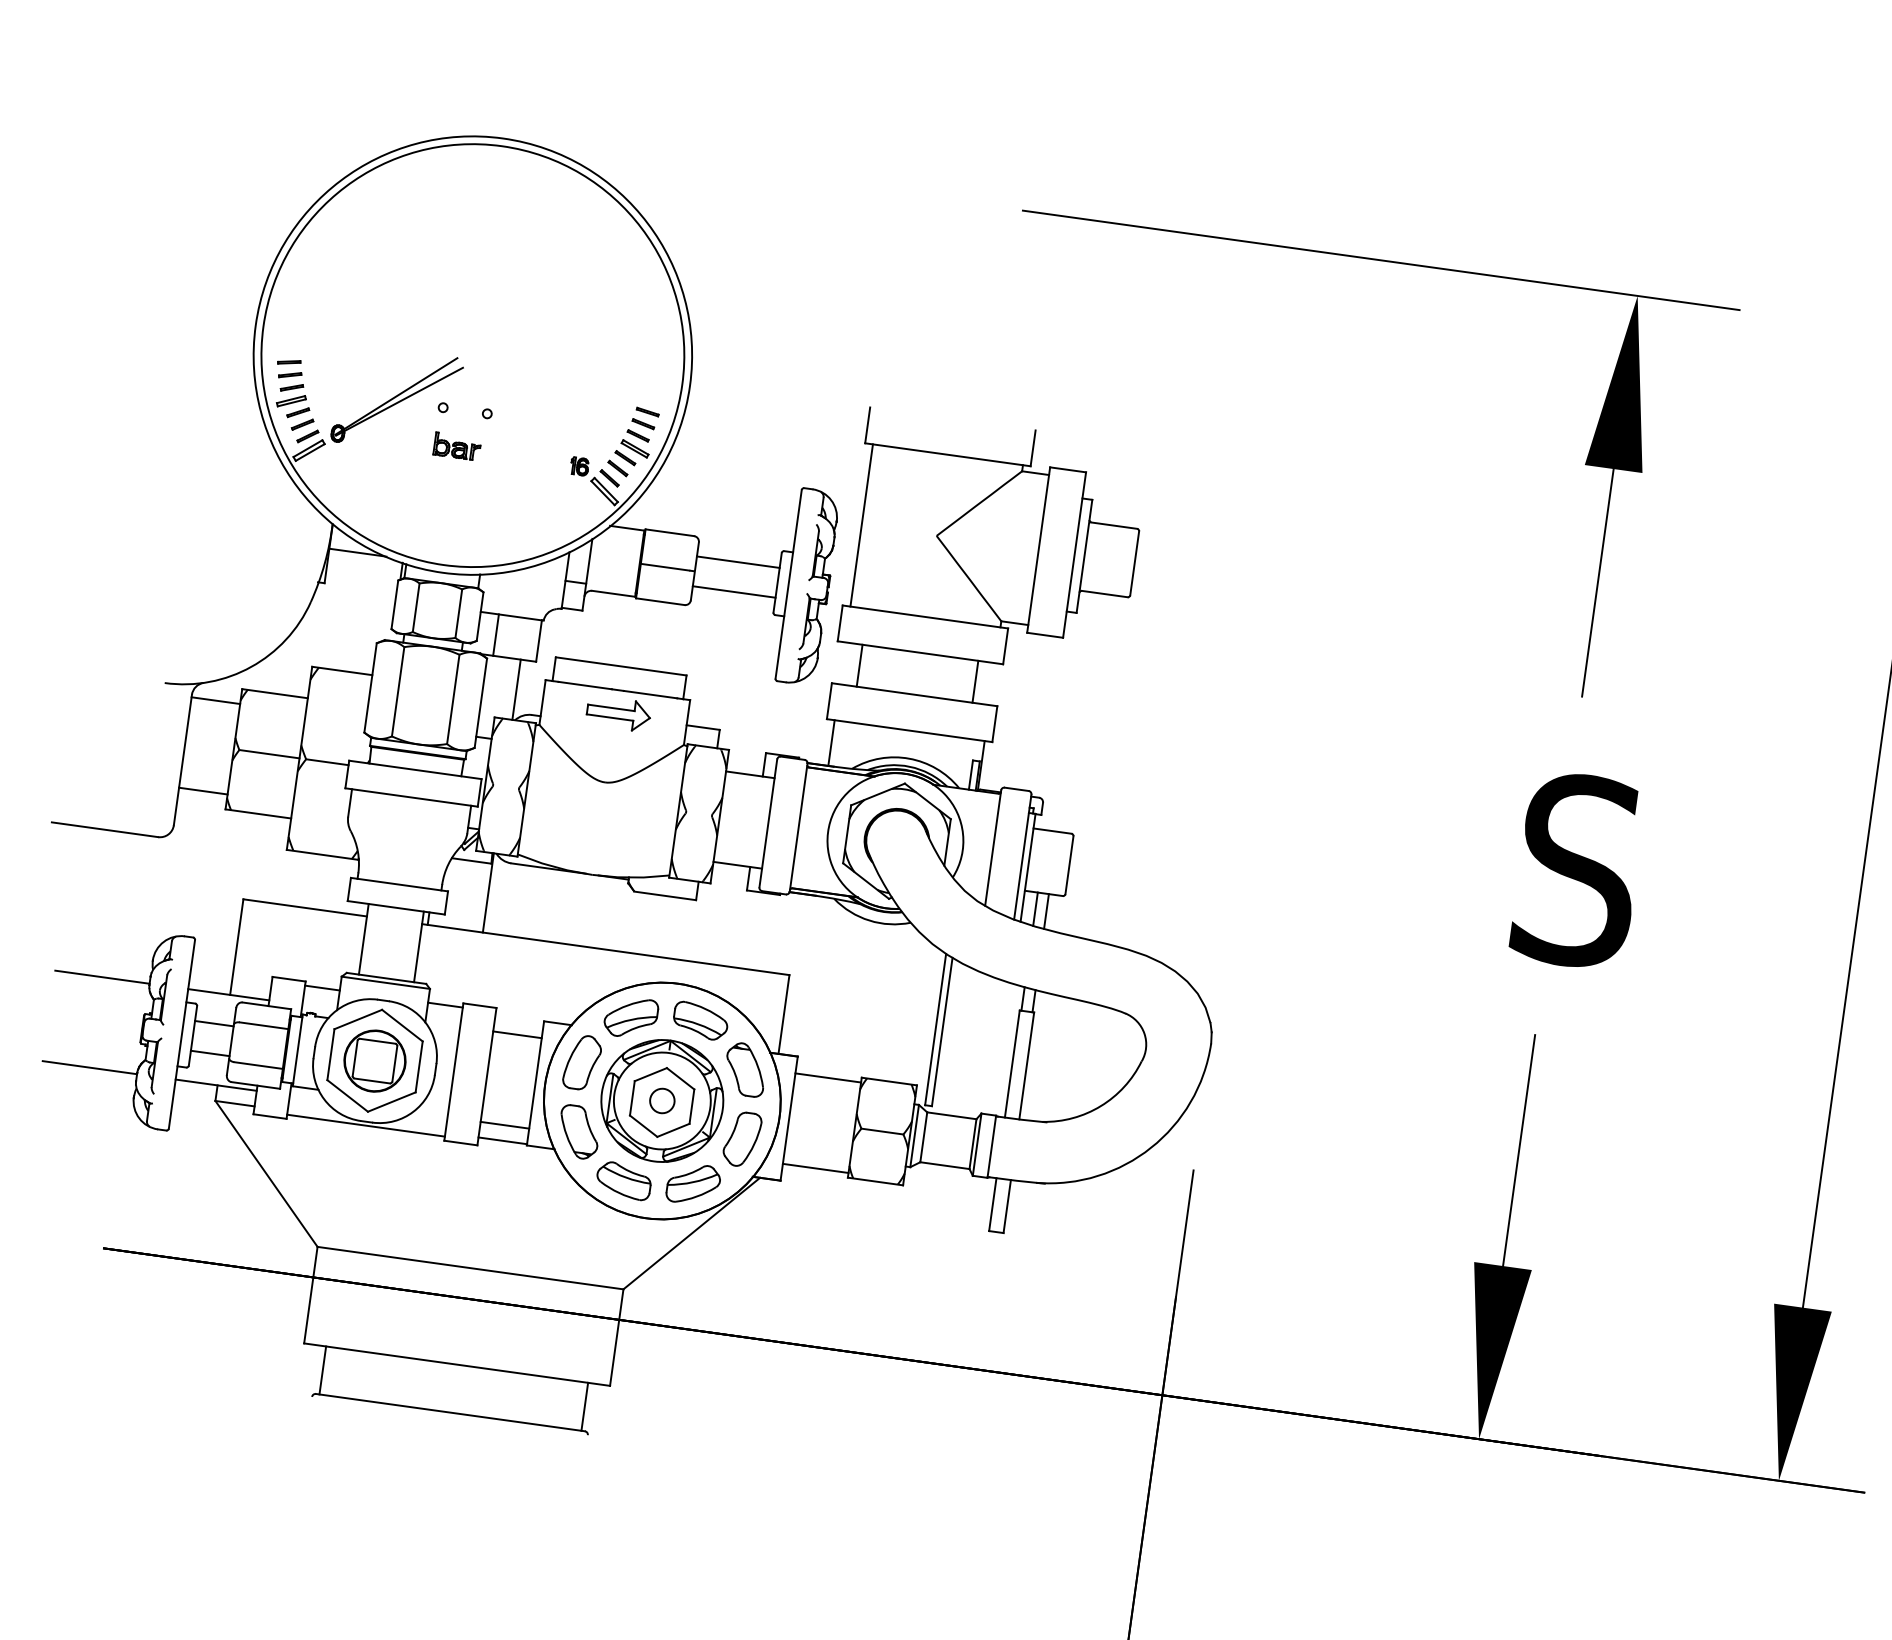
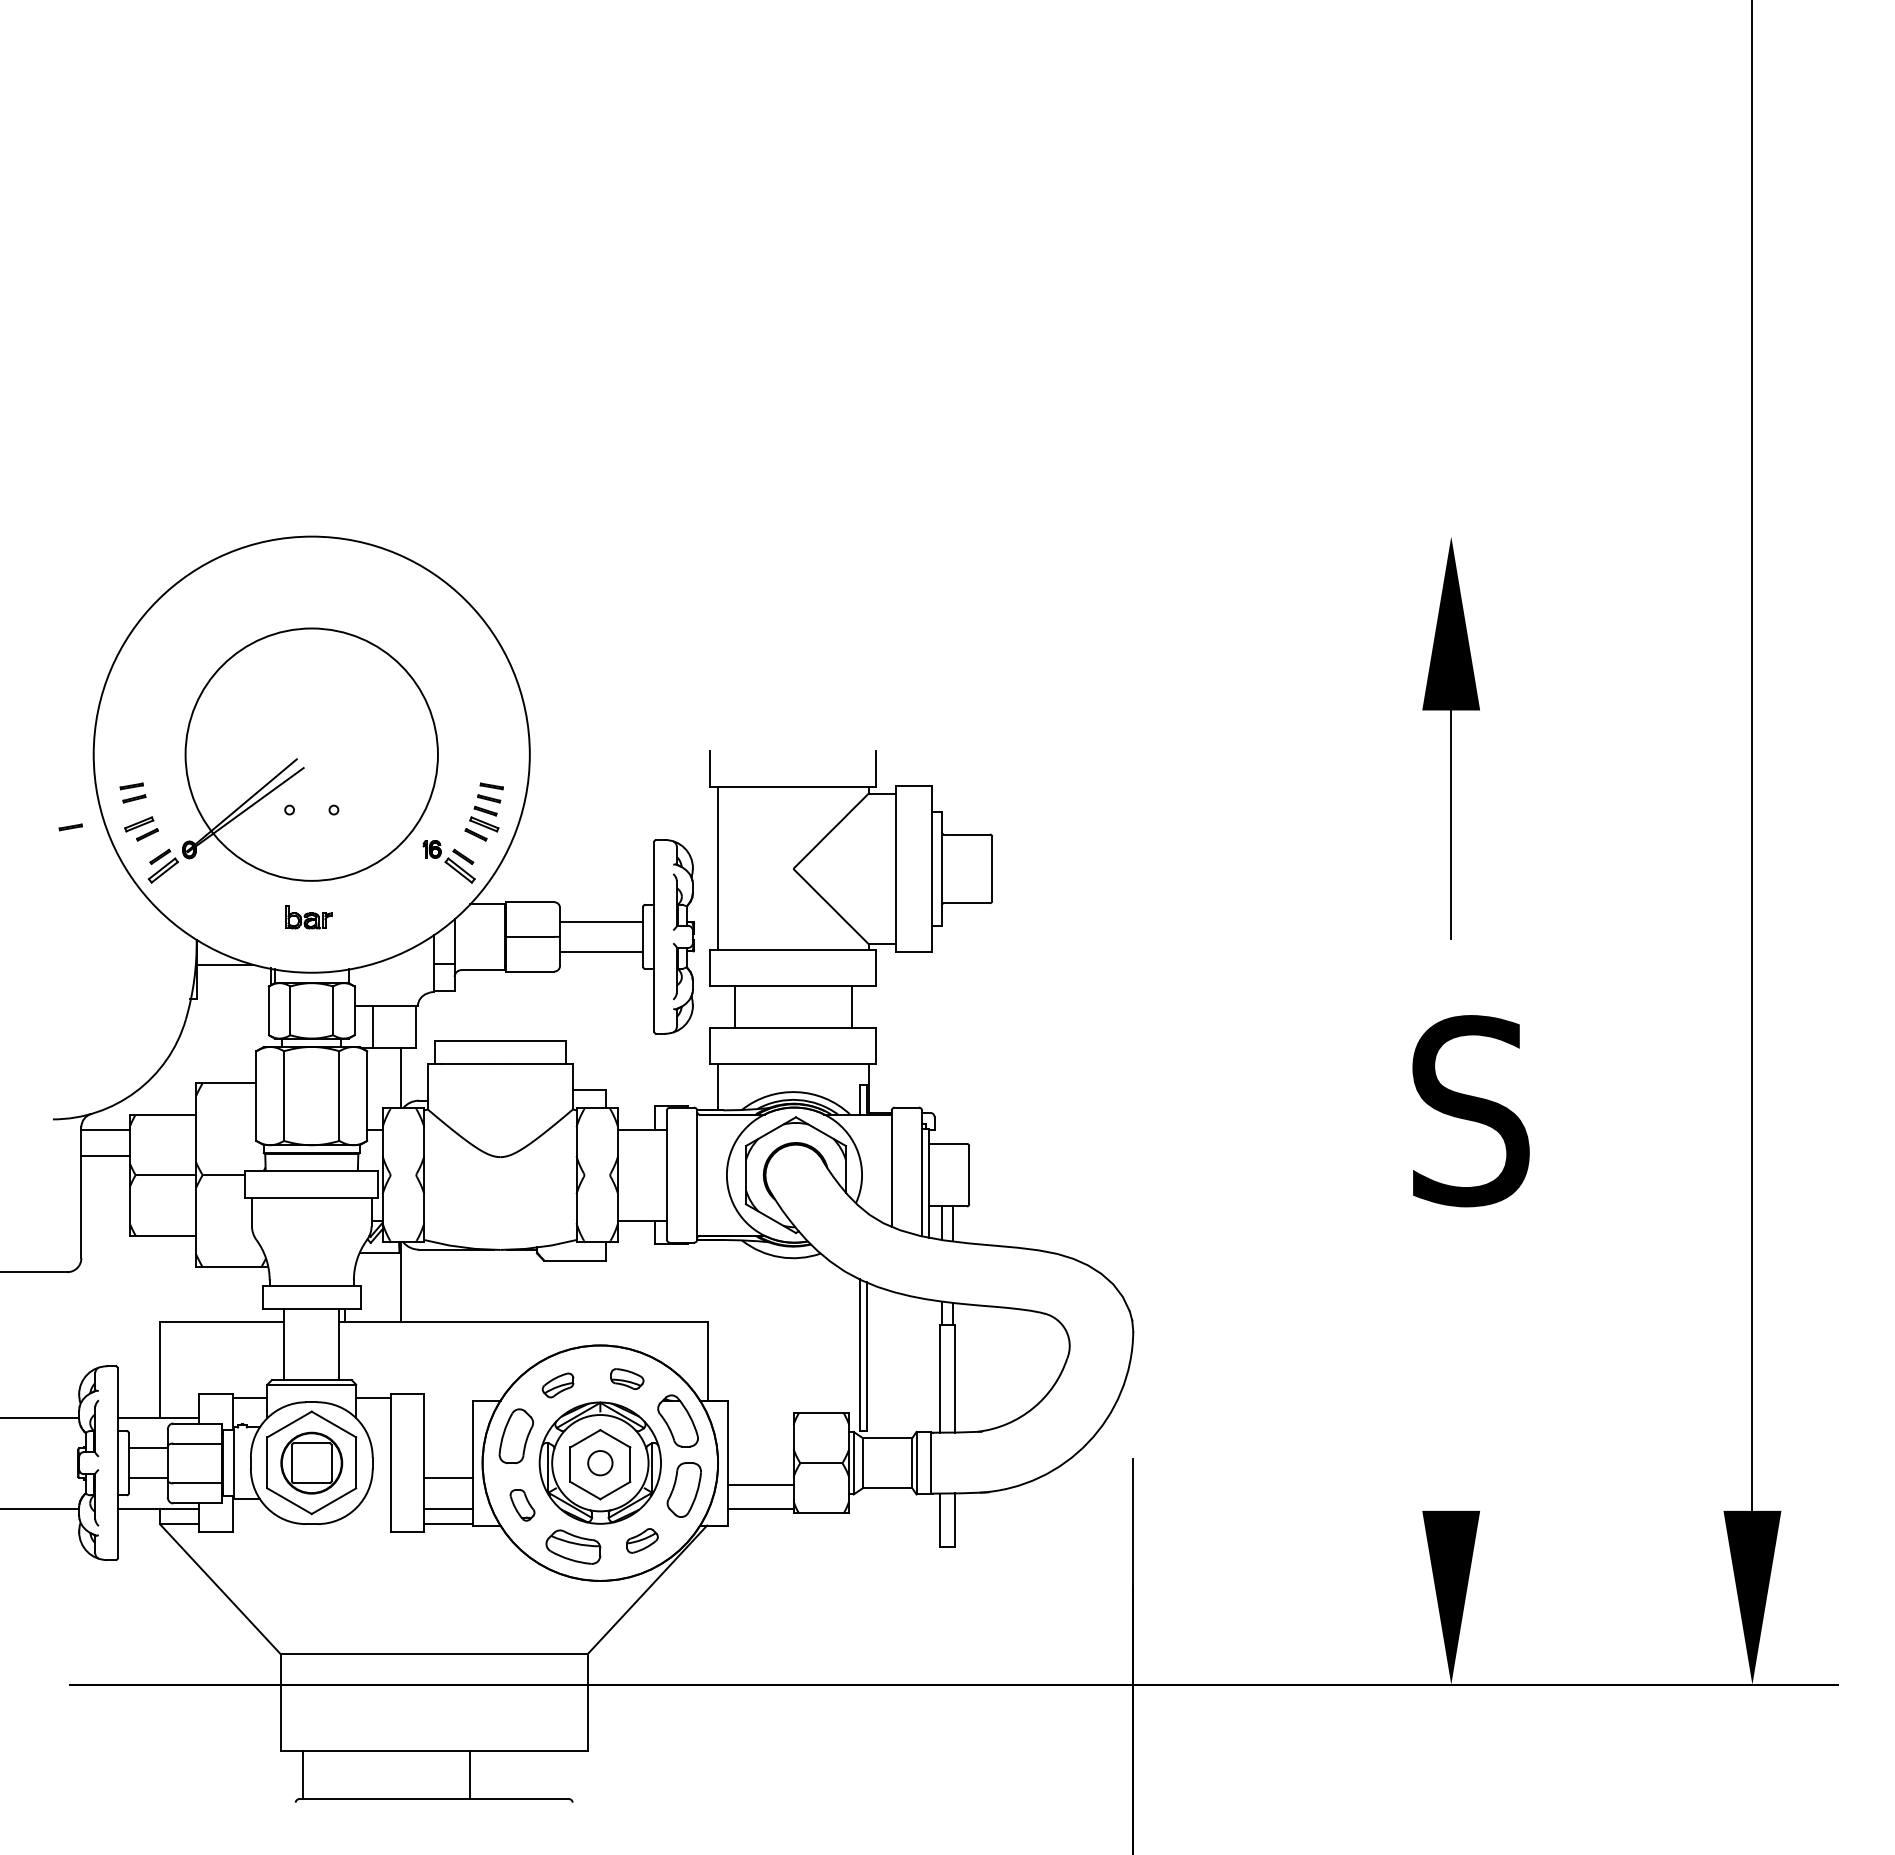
line: (1381, 260) -> (1193, 536), removed
circle: (472, 355) -> (311, 754), size x0.6
line: (291, 387) -> (137, 810), removed
line: (222, 394) -> (70, 827), added
line: (302, 424) -> (153, 845), removed
part: (456, 446) -> (308, 917), moved
part: (617, 467) -> (469, 845), removed
part: (618, 713) -> (504, 1087), removed
line: (203, 790) -> (105, 1155), moved
part: (630, 1017) -> (557, 1385), size x0.6
part: (701, 1020) -> (627, 1378), size x0.6
line: (517, 1034) -> (448, 1477), moved
line: (828, 1077) -> (760, 1484), moved
line: (365, 1126) -> (311, 1528), removed
part: (578, 1132) -> (522, 1505), size x0.6
line: (1519, 1150) -> (1451, 1394), removed
part: (693, 1183) -> (642, 1540), size x0.6
line: (584, 1407) -> (469, 1775), moved

